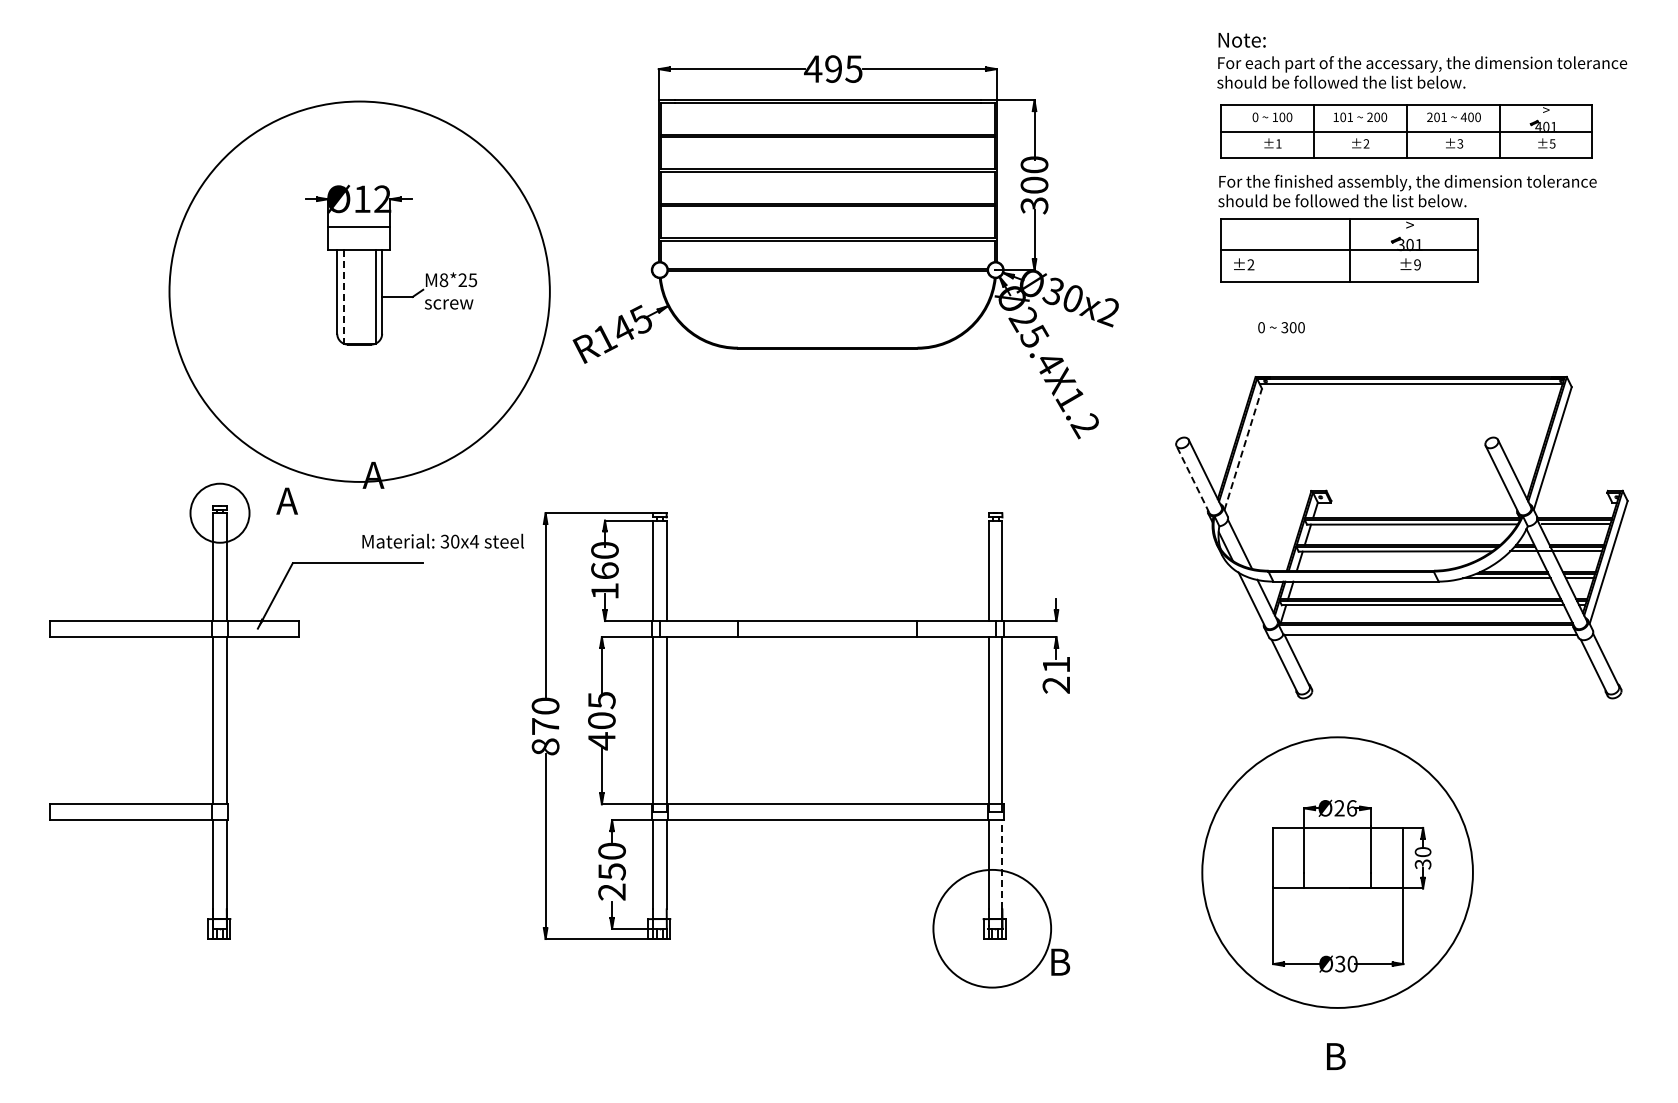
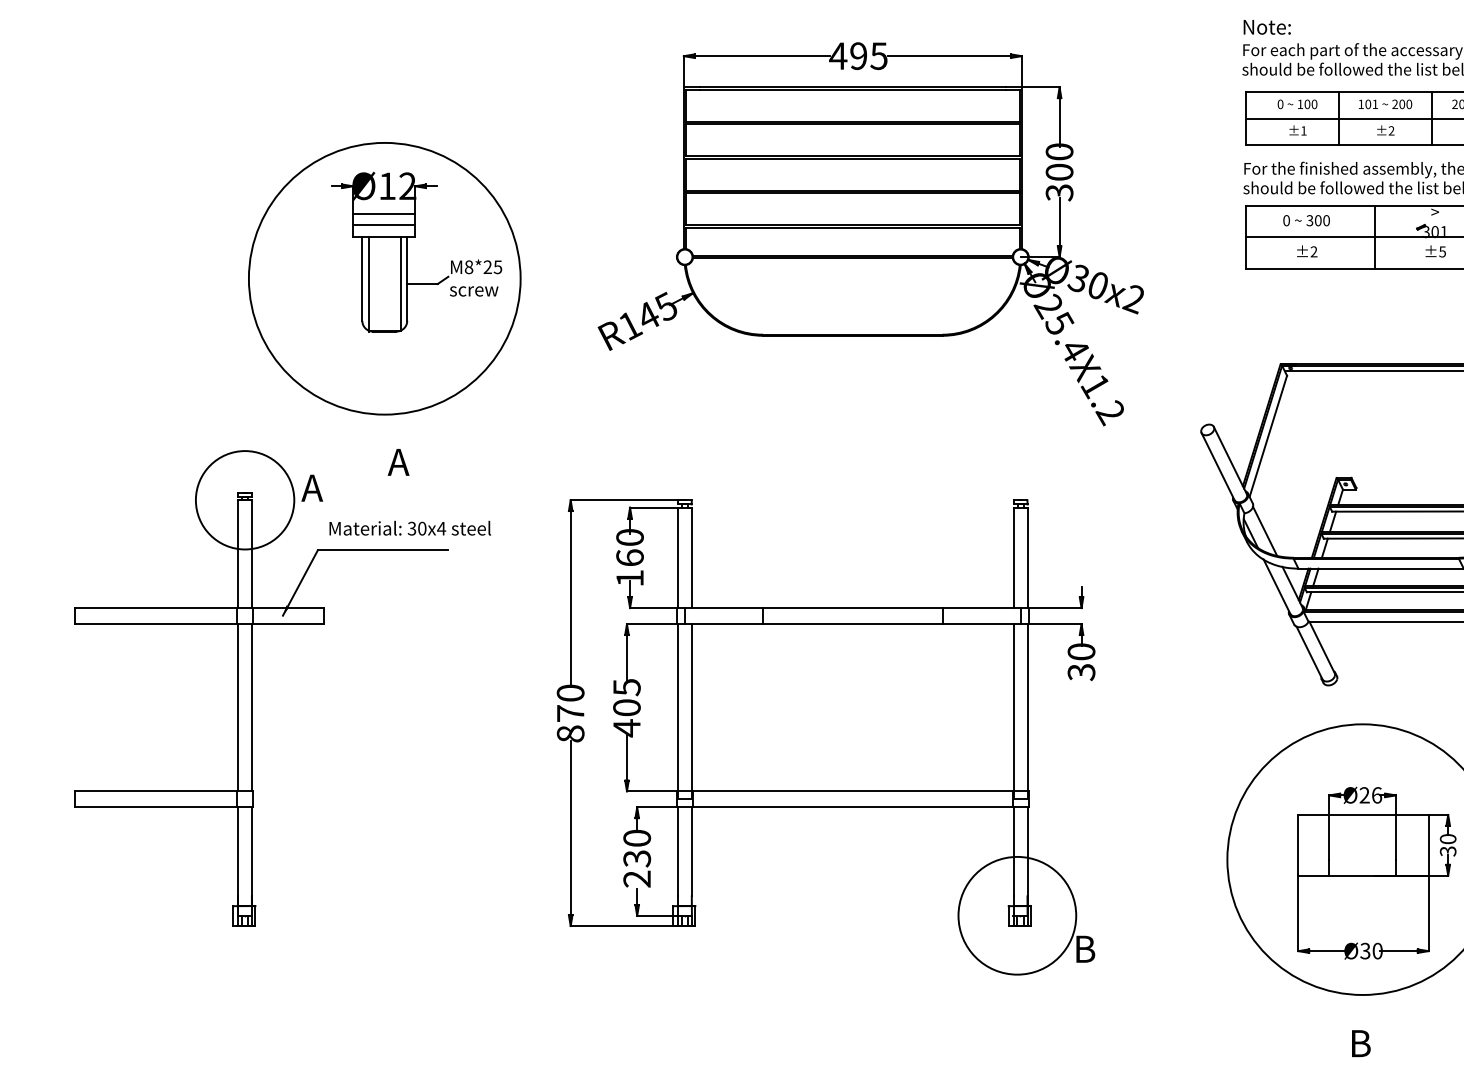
line: (358, 238) -> (383, 225), added
text: (1244, 264) -> (1307, 251), moved
text: (1417, 264) -> (1442, 251), ±9 -> ±5
circle: (359, 291) -> (384, 278), size x0.71
line: (344, 297) -> (369, 284), dashed -> solid
text: (1281, 327) -> (1306, 220), moved
line: (1243, 448) -> (1268, 435), dashed -> solid
line: (1192, 479) -> (1217, 466), dashed -> solid
circle: (219, 513) -> (244, 500), size x1.67
text: (442, 540) -> (409, 527), moved
text: (1056, 675) -> (1081, 662), 21 -> 30
line: (1002, 864) -> (1027, 851), dashed -> solid
text: (611, 871) -> (636, 858), 250 -> 230

